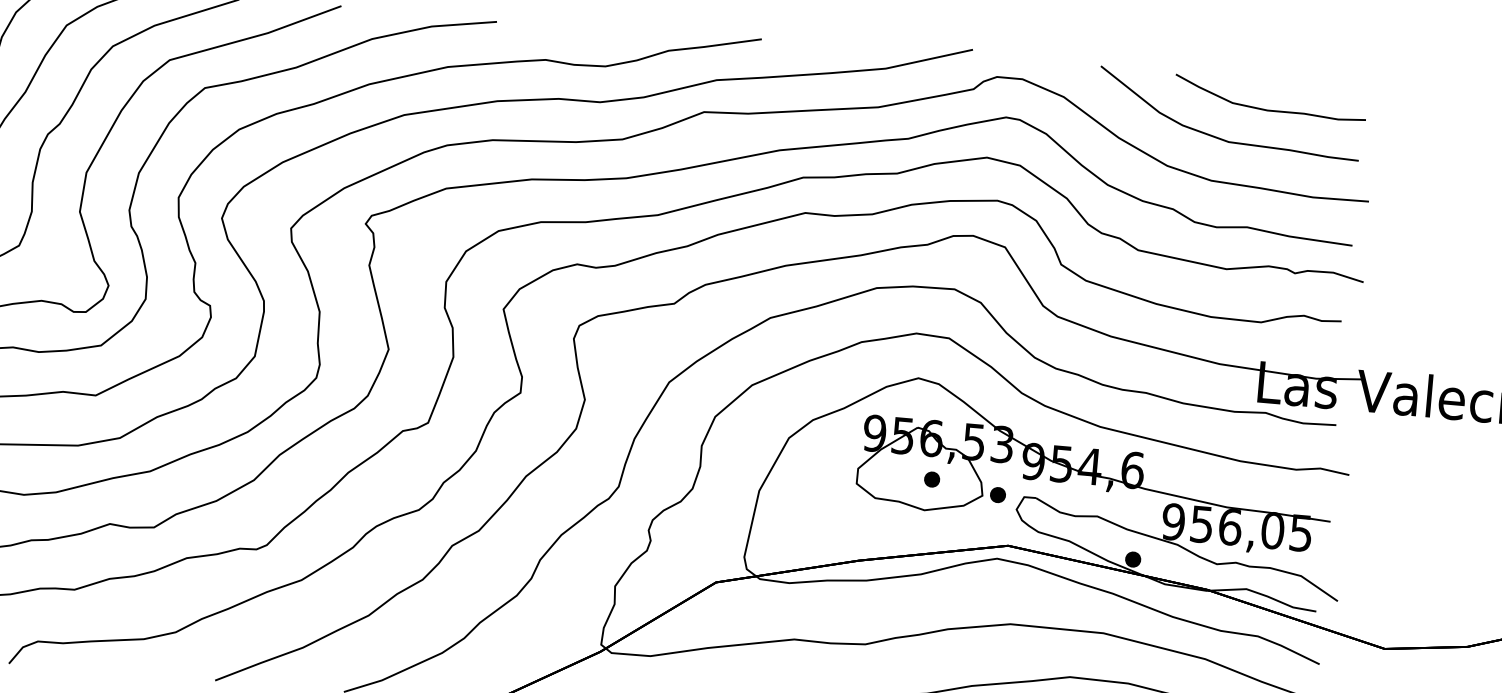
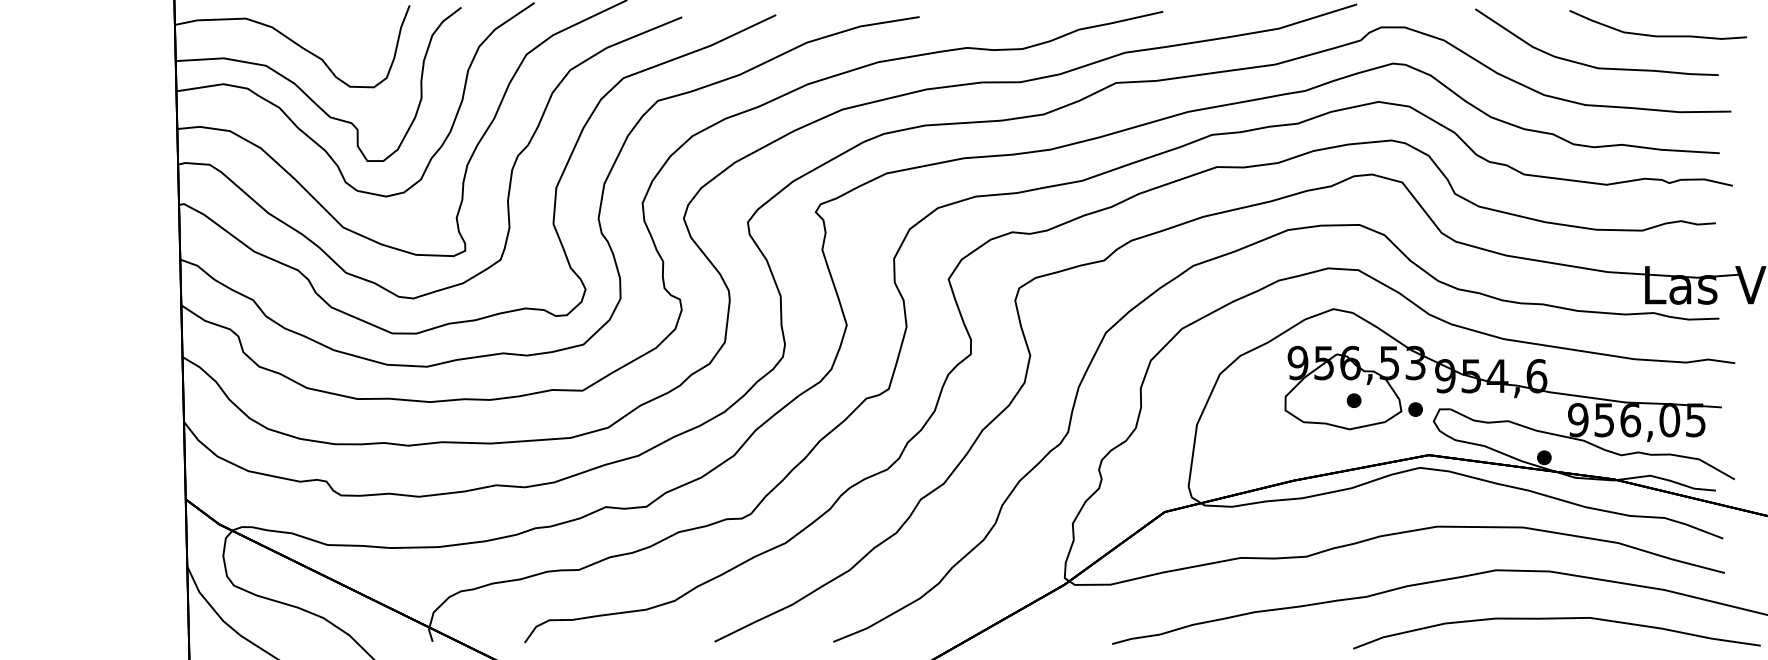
curve: (1268, 109) -> (1657, 35), moved

